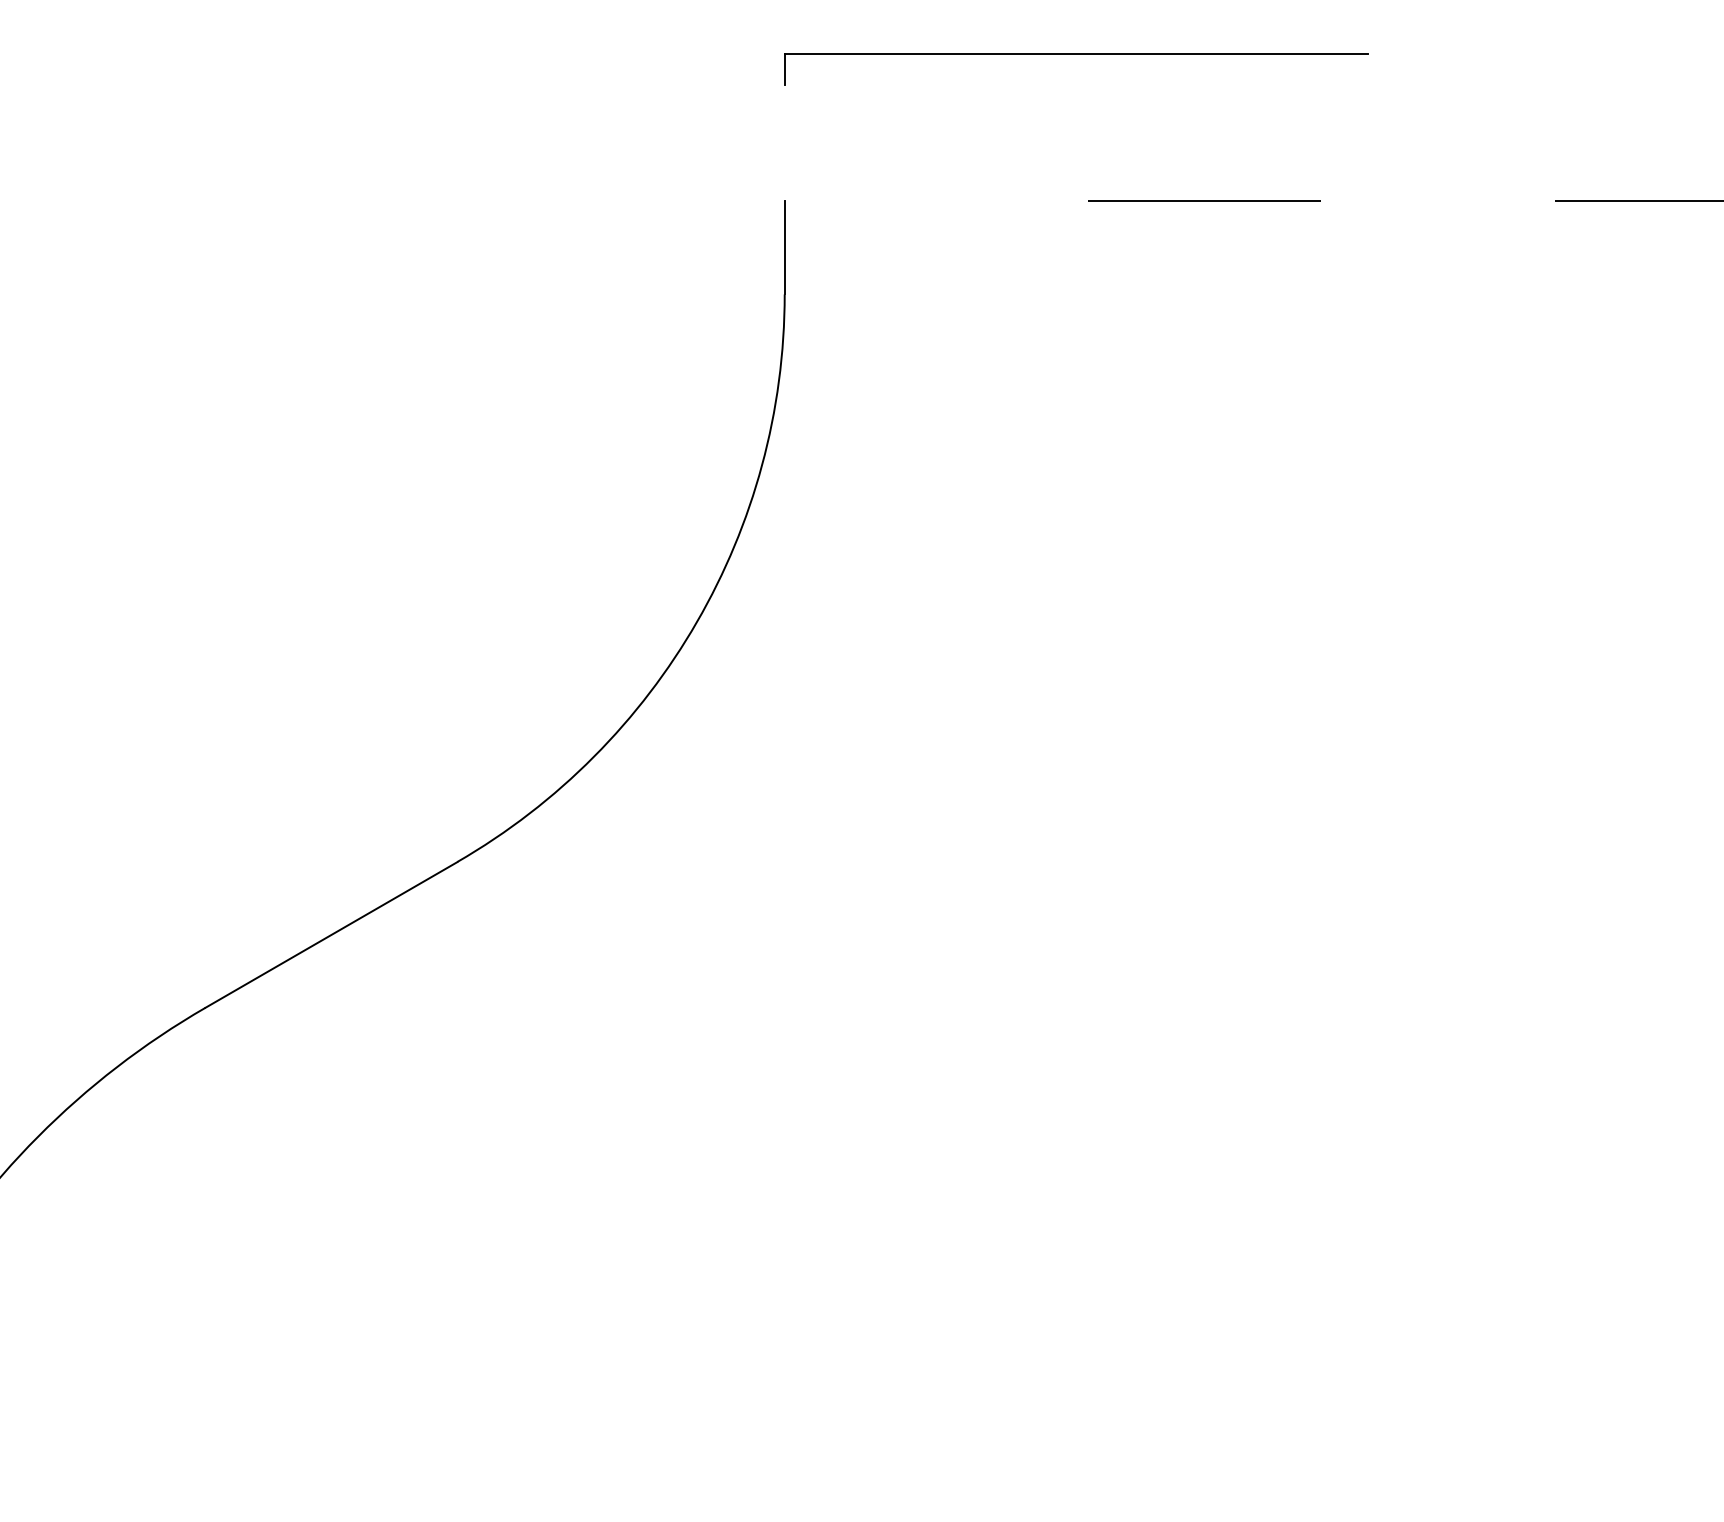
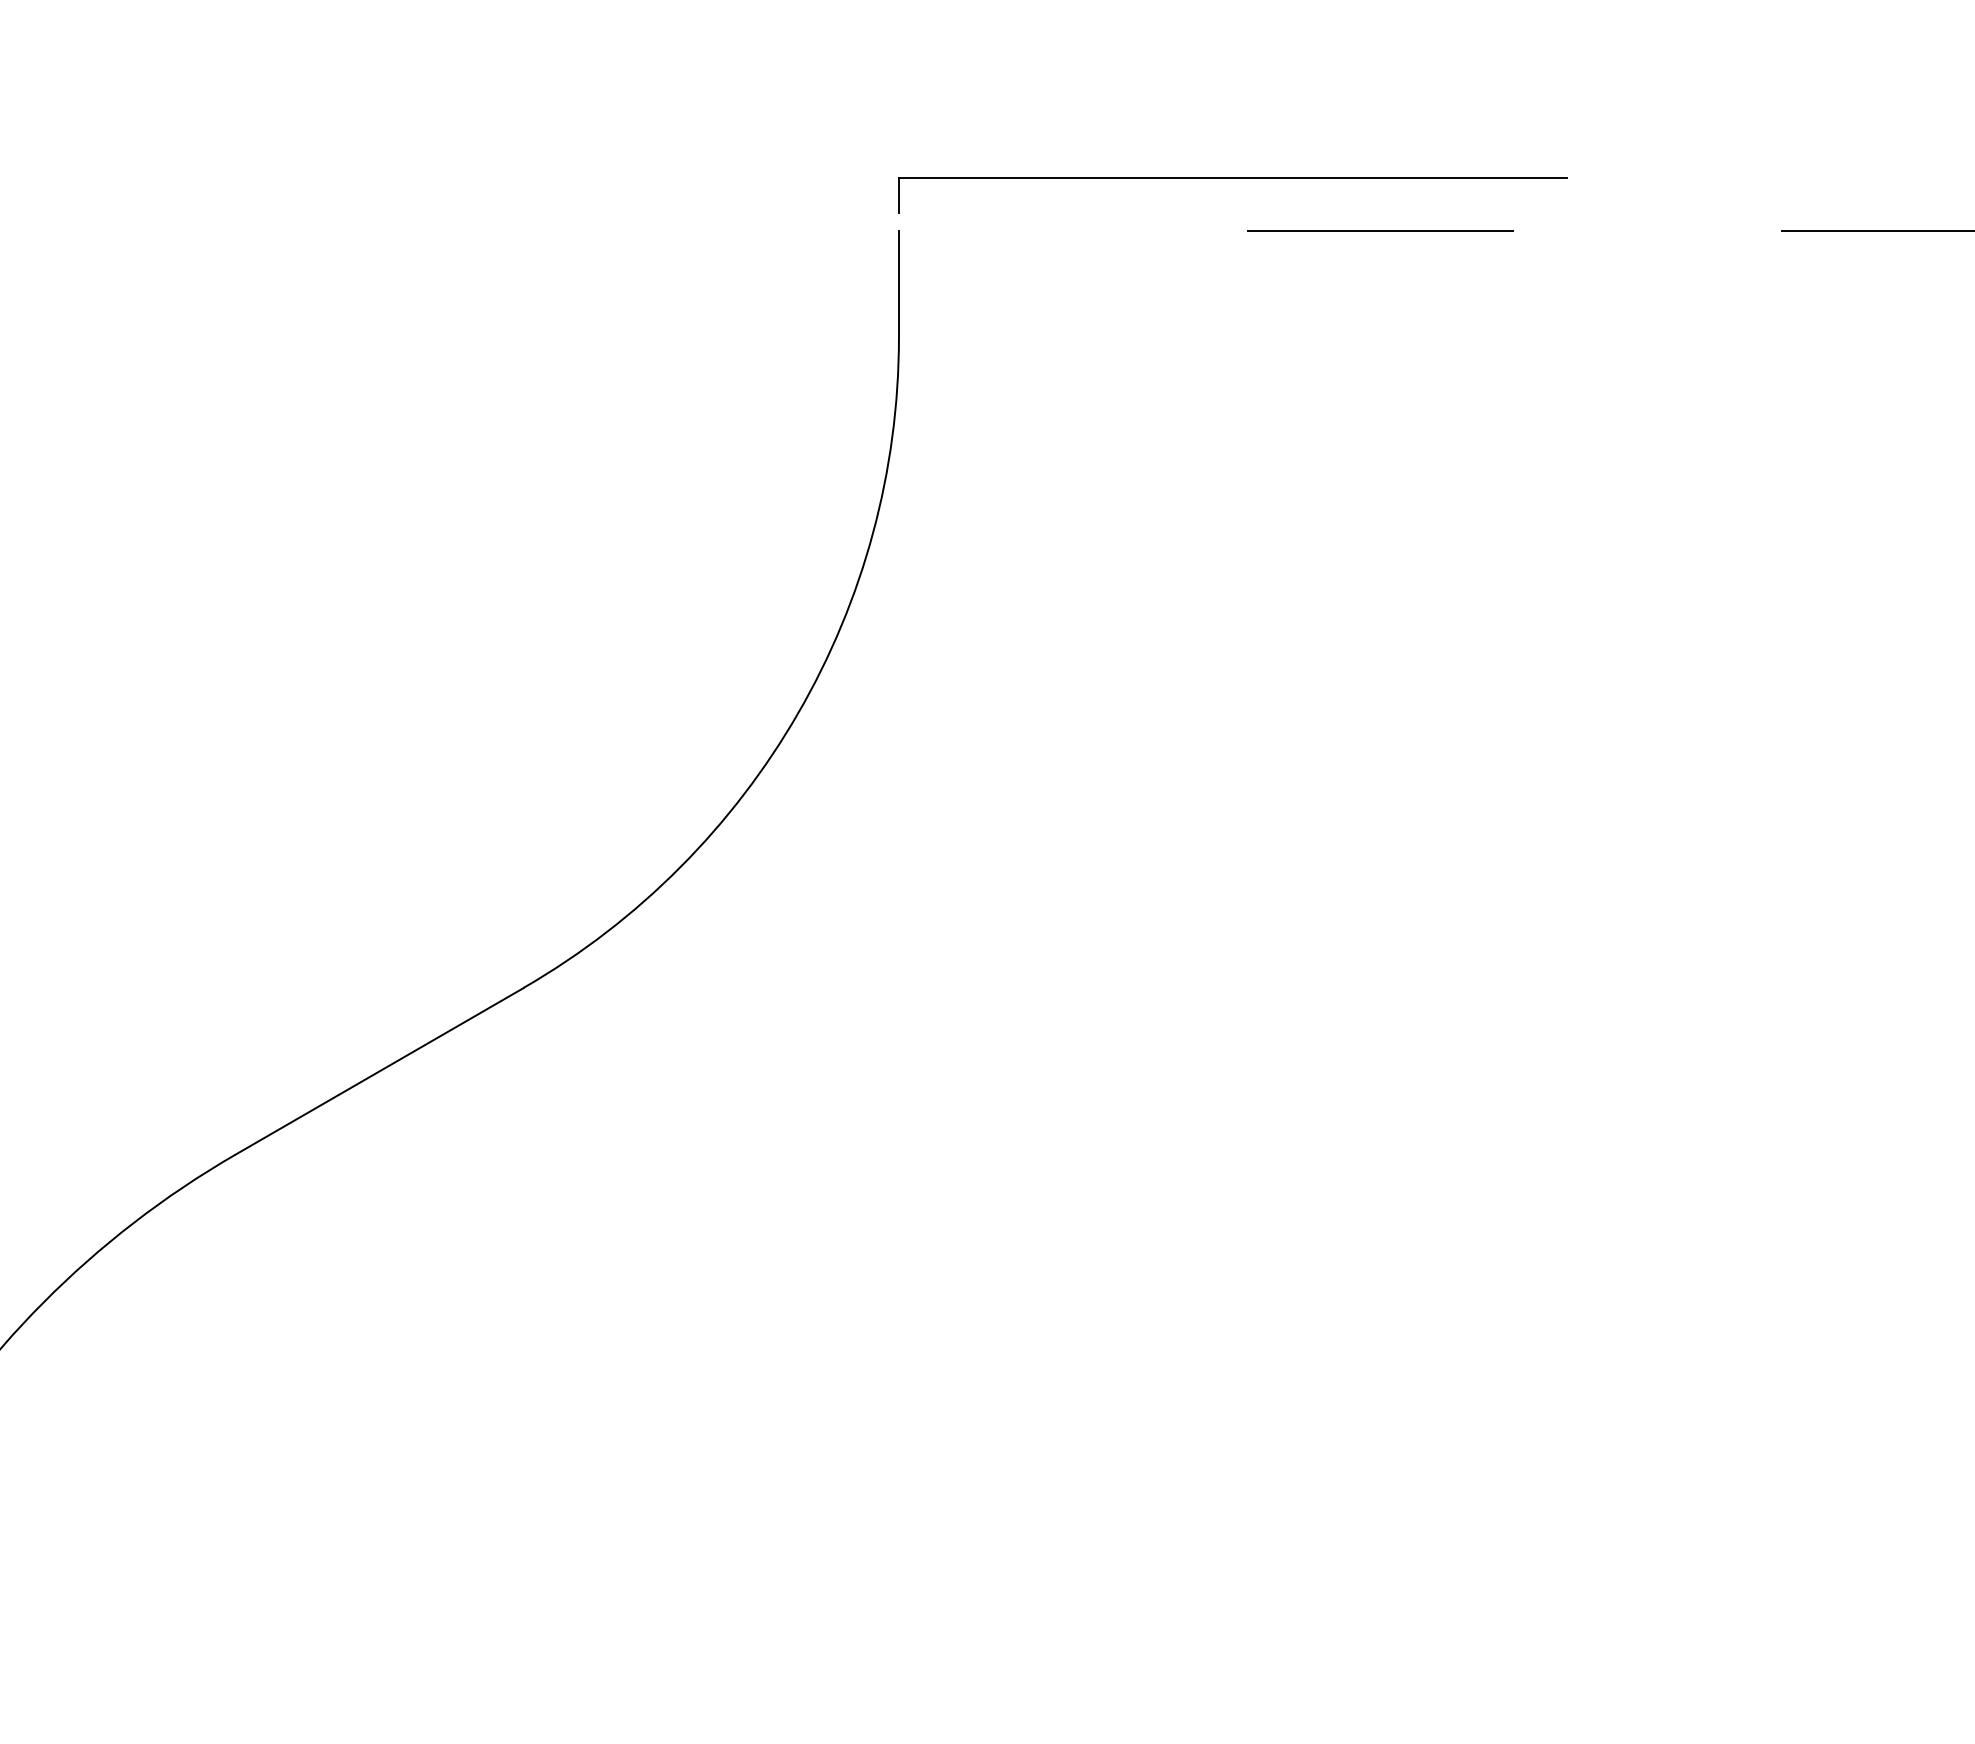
part: (1075, 54) -> (1232, 178), moved

